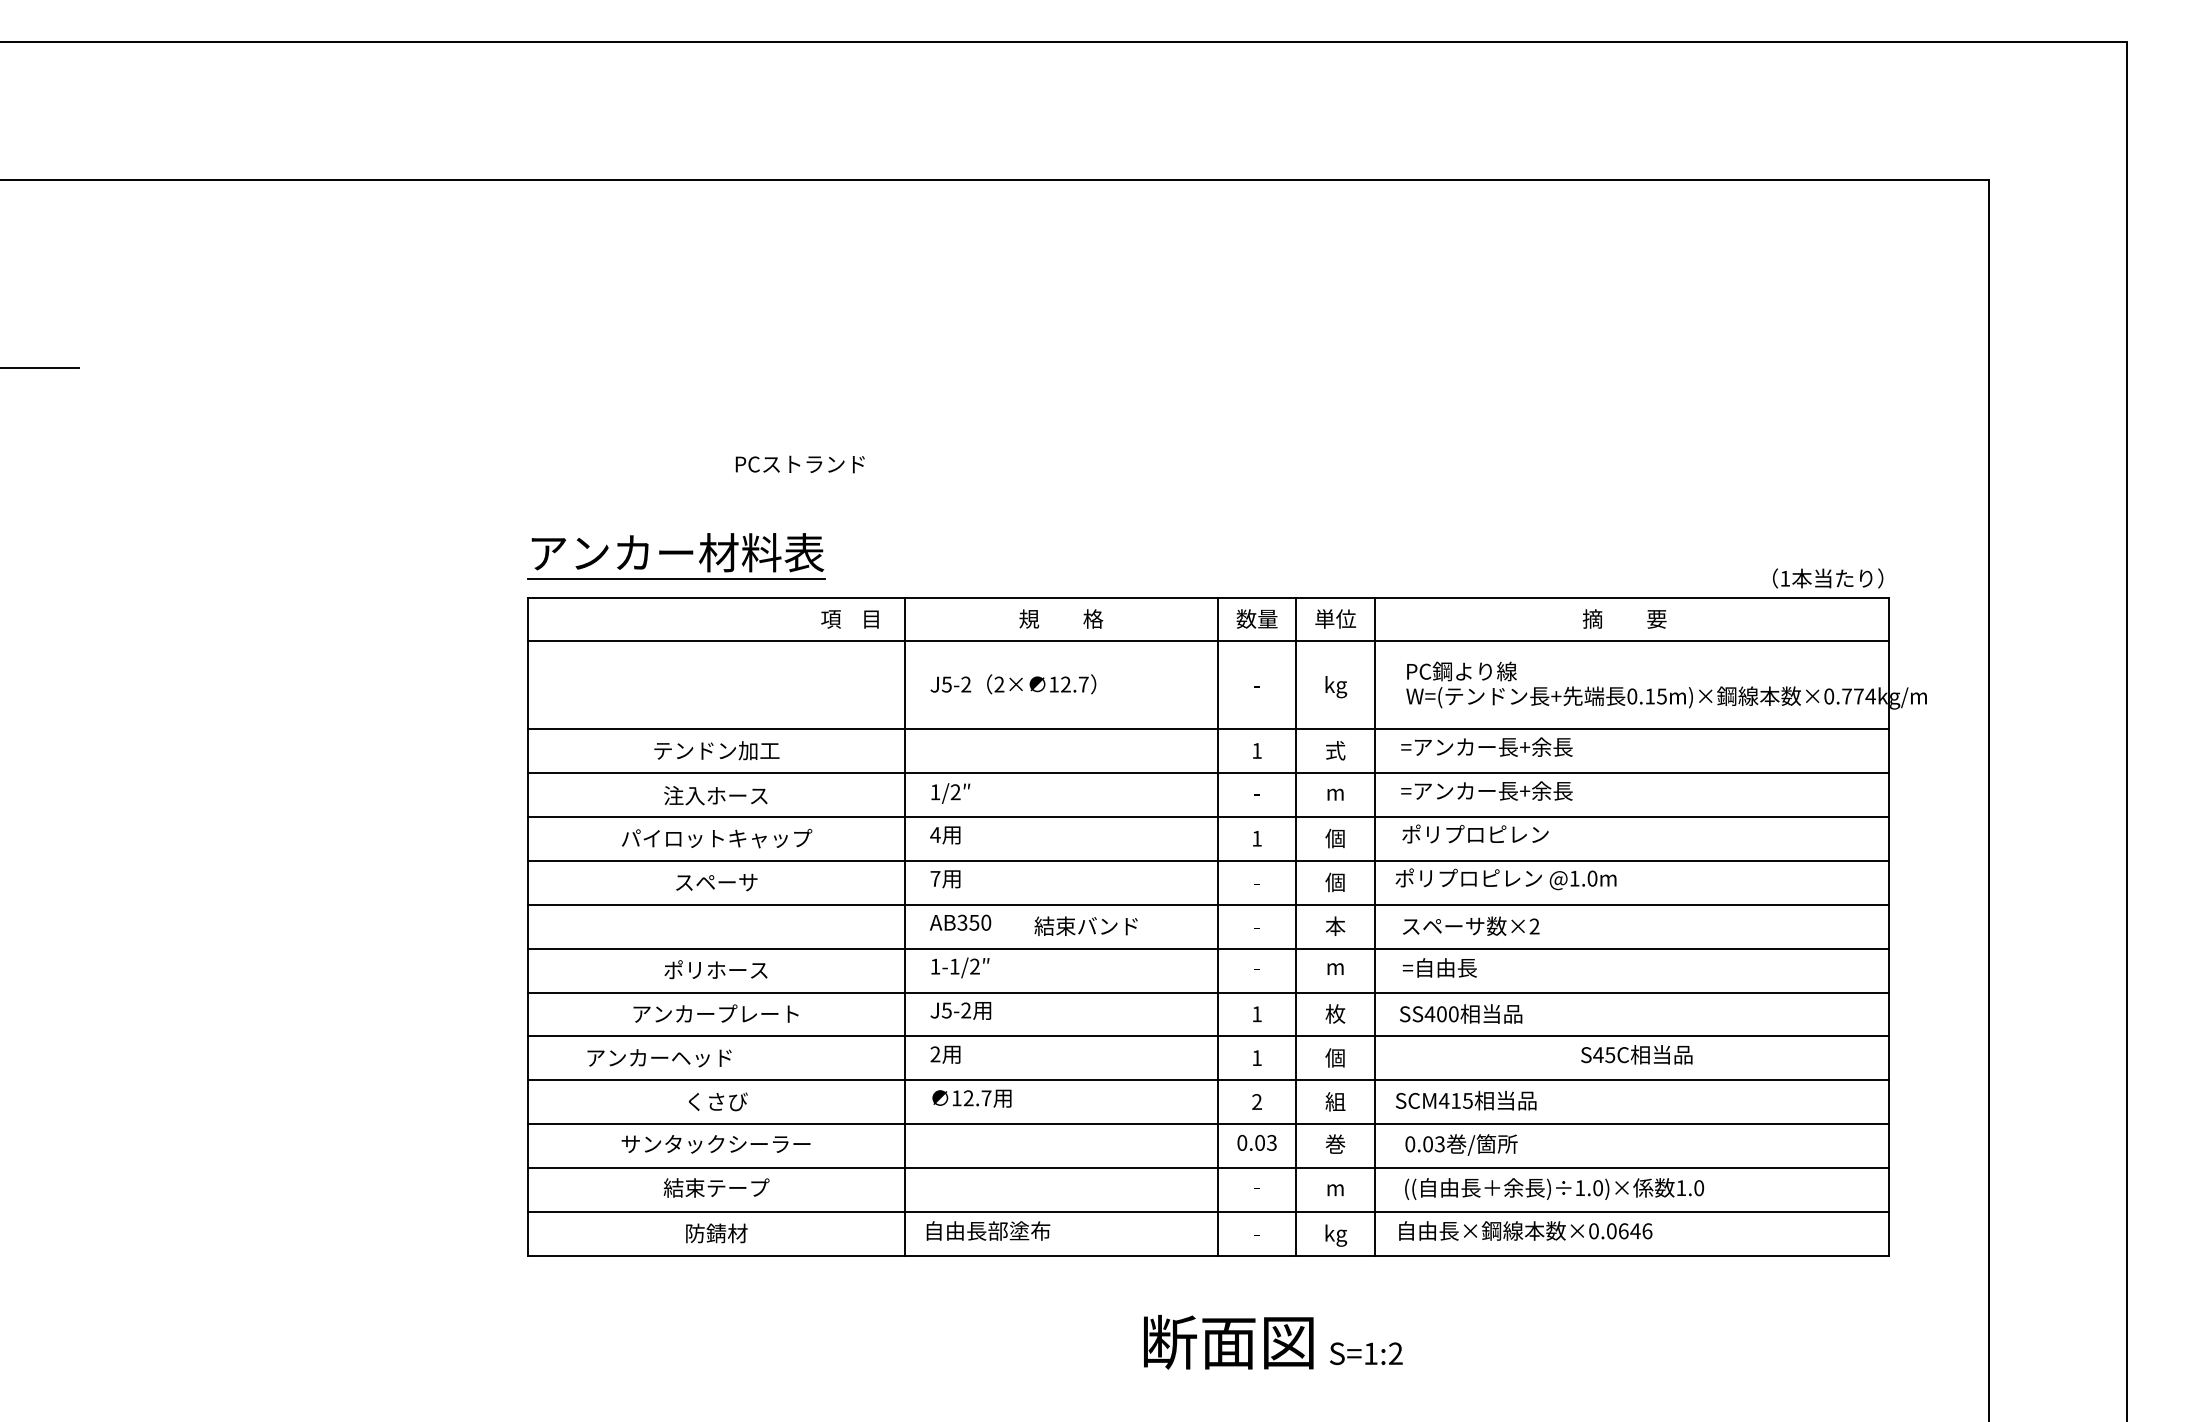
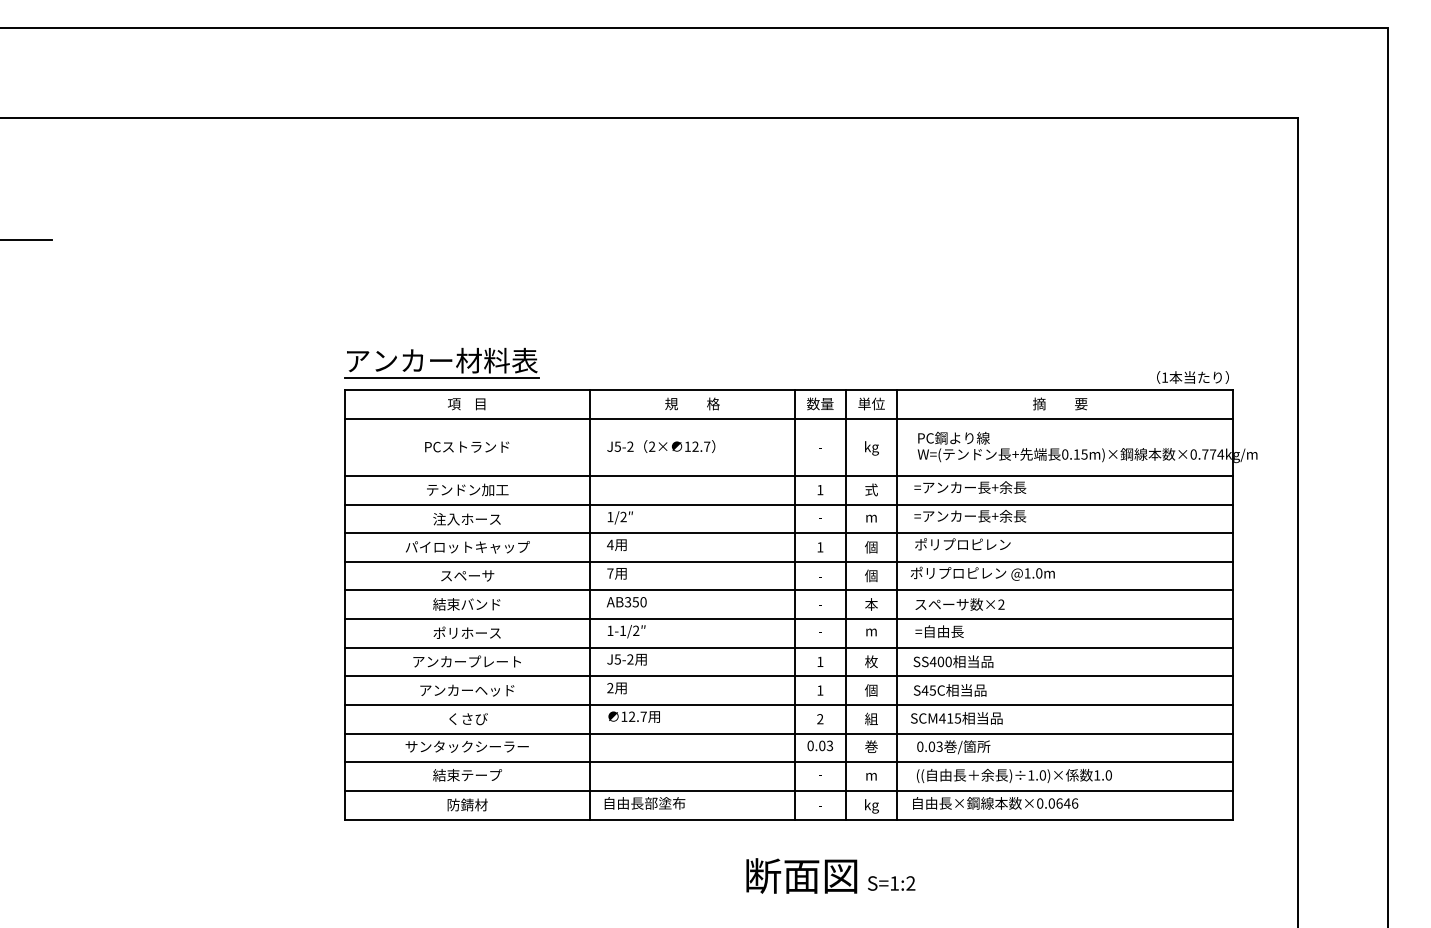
text: (800, 463) -> (467, 446), moved
text: (849, 619) -> (466, 404), moved
text: (1085, 926) -> (466, 604), moved
text: (1635, 1054) -> (949, 690), moved
text: (659, 1058) -> (467, 690), moved

